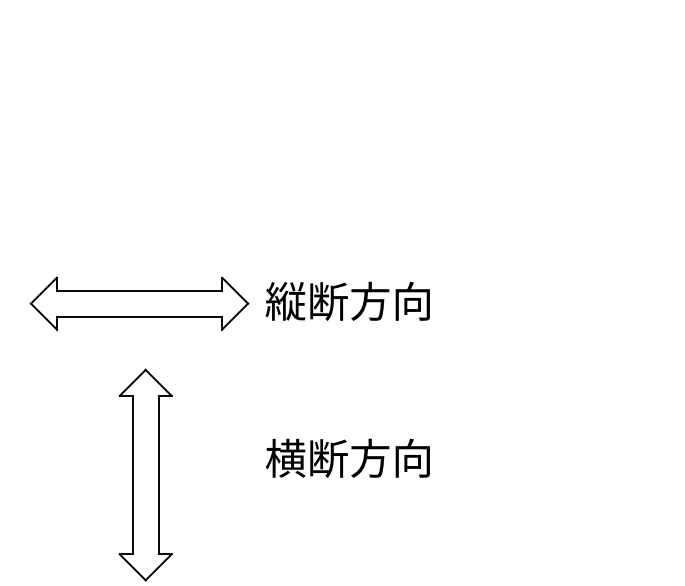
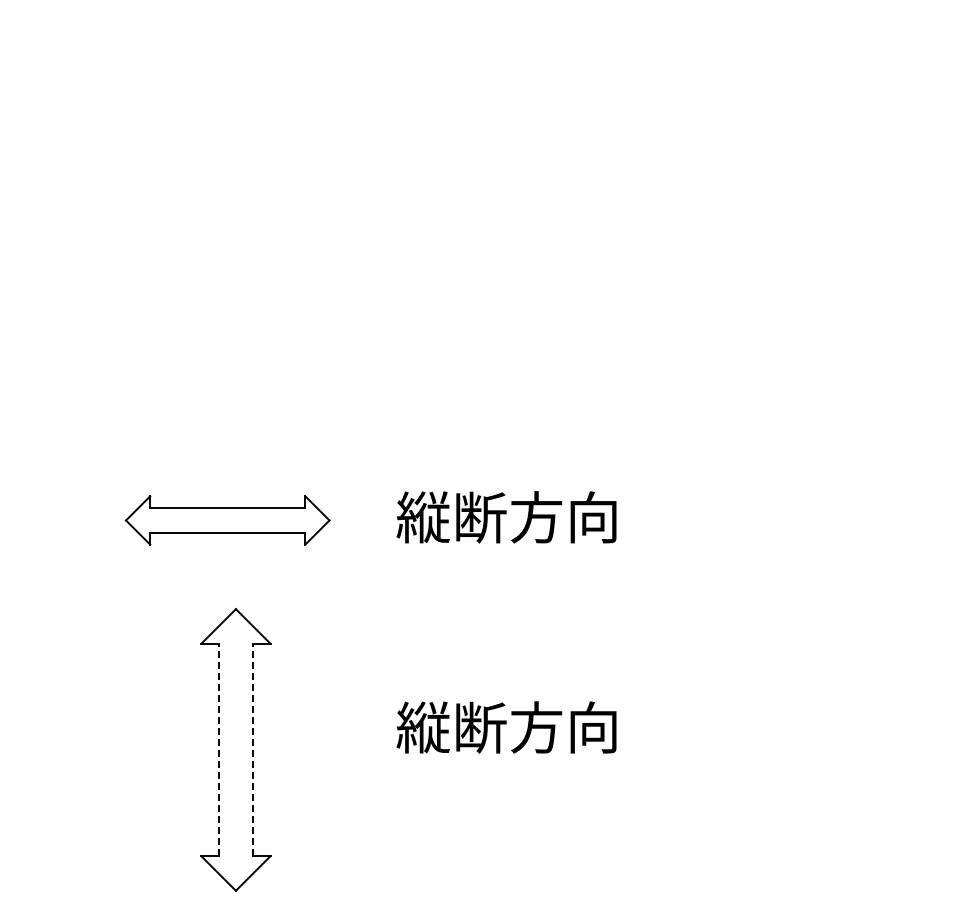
part: (139, 303) -> (227, 520), size x0.7
text: (285, 458) -> (422, 727), 横断方向 -> 縦断方向
line: (132, 474) -> (218, 749), solid -> dashed
line: (158, 474) -> (253, 749), solid -> dashed

